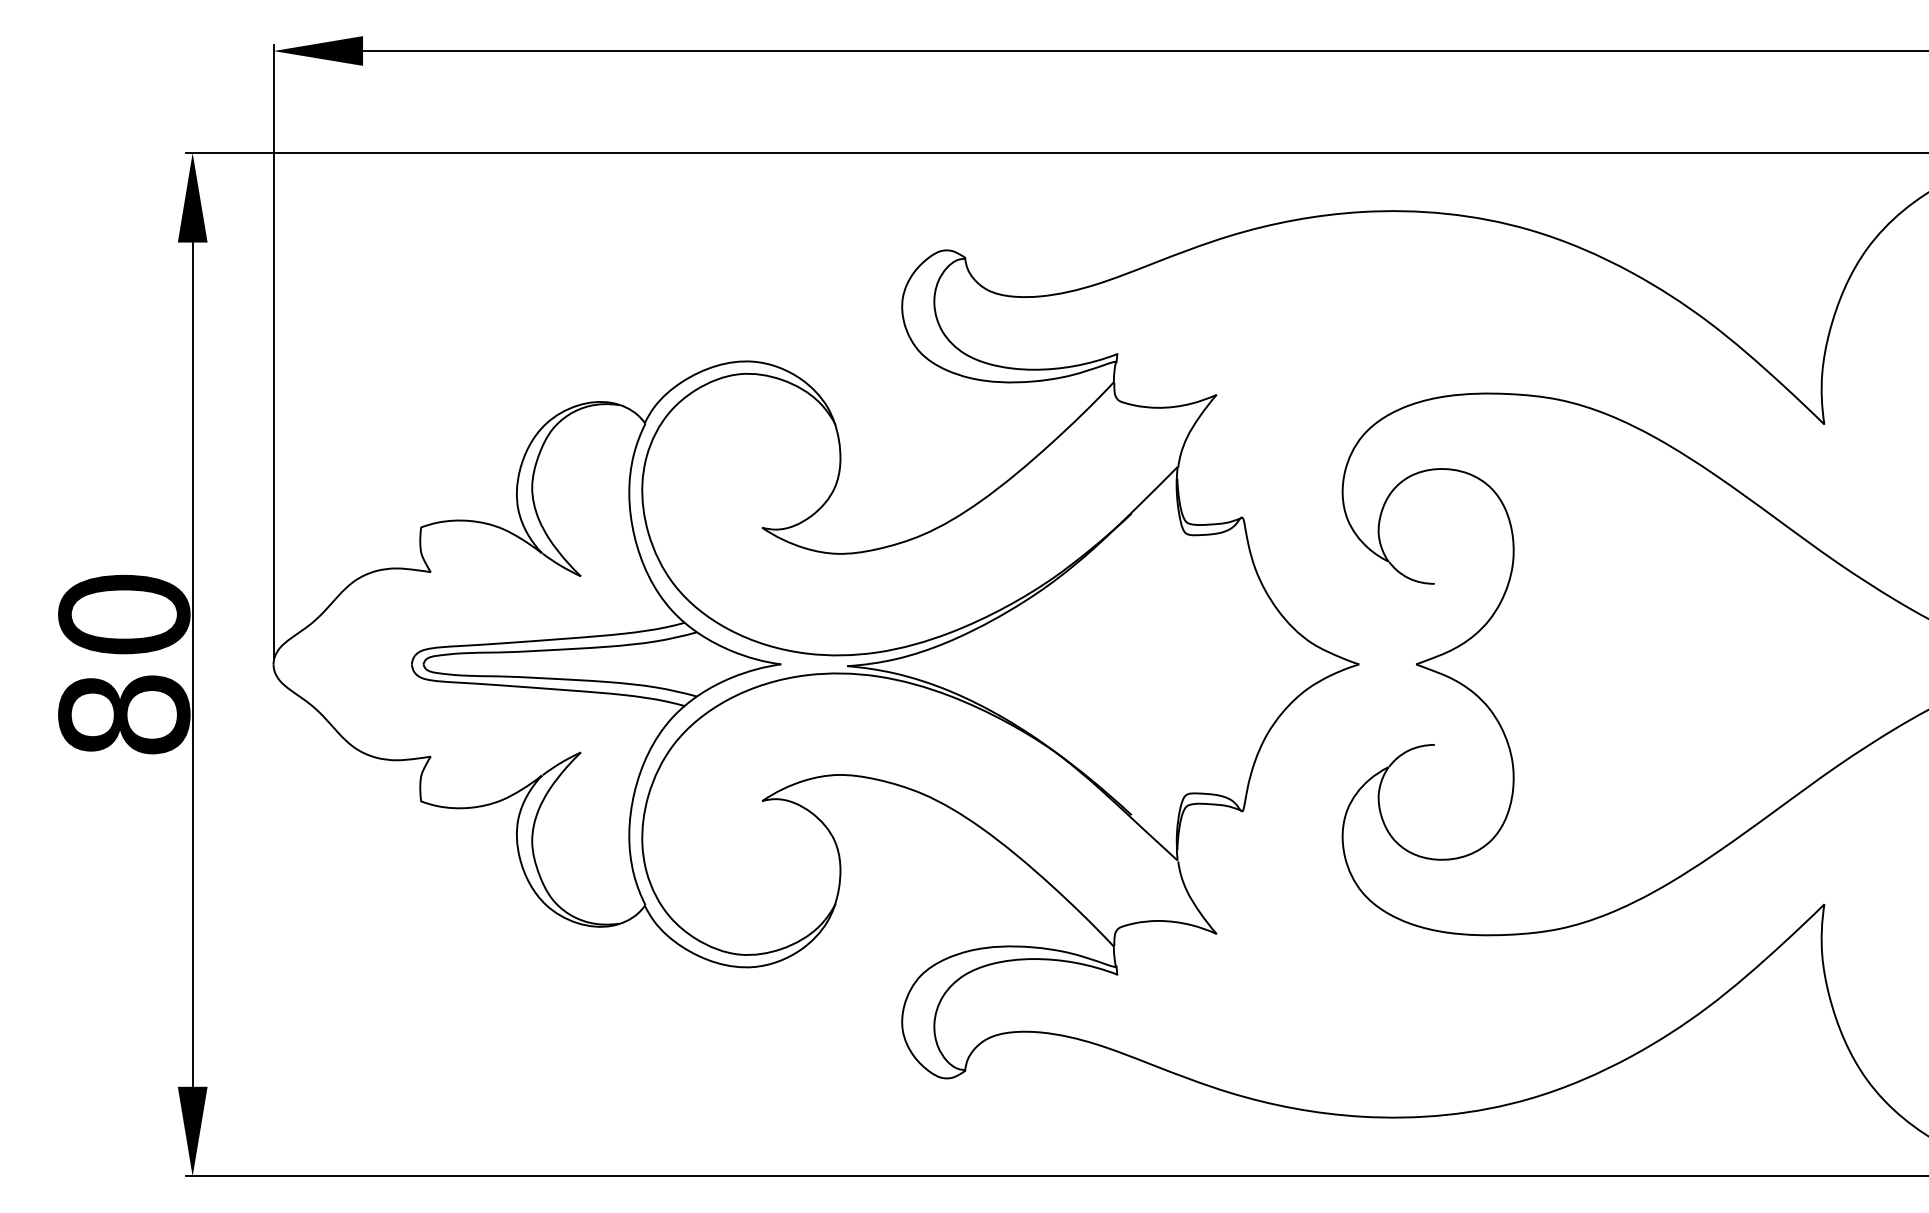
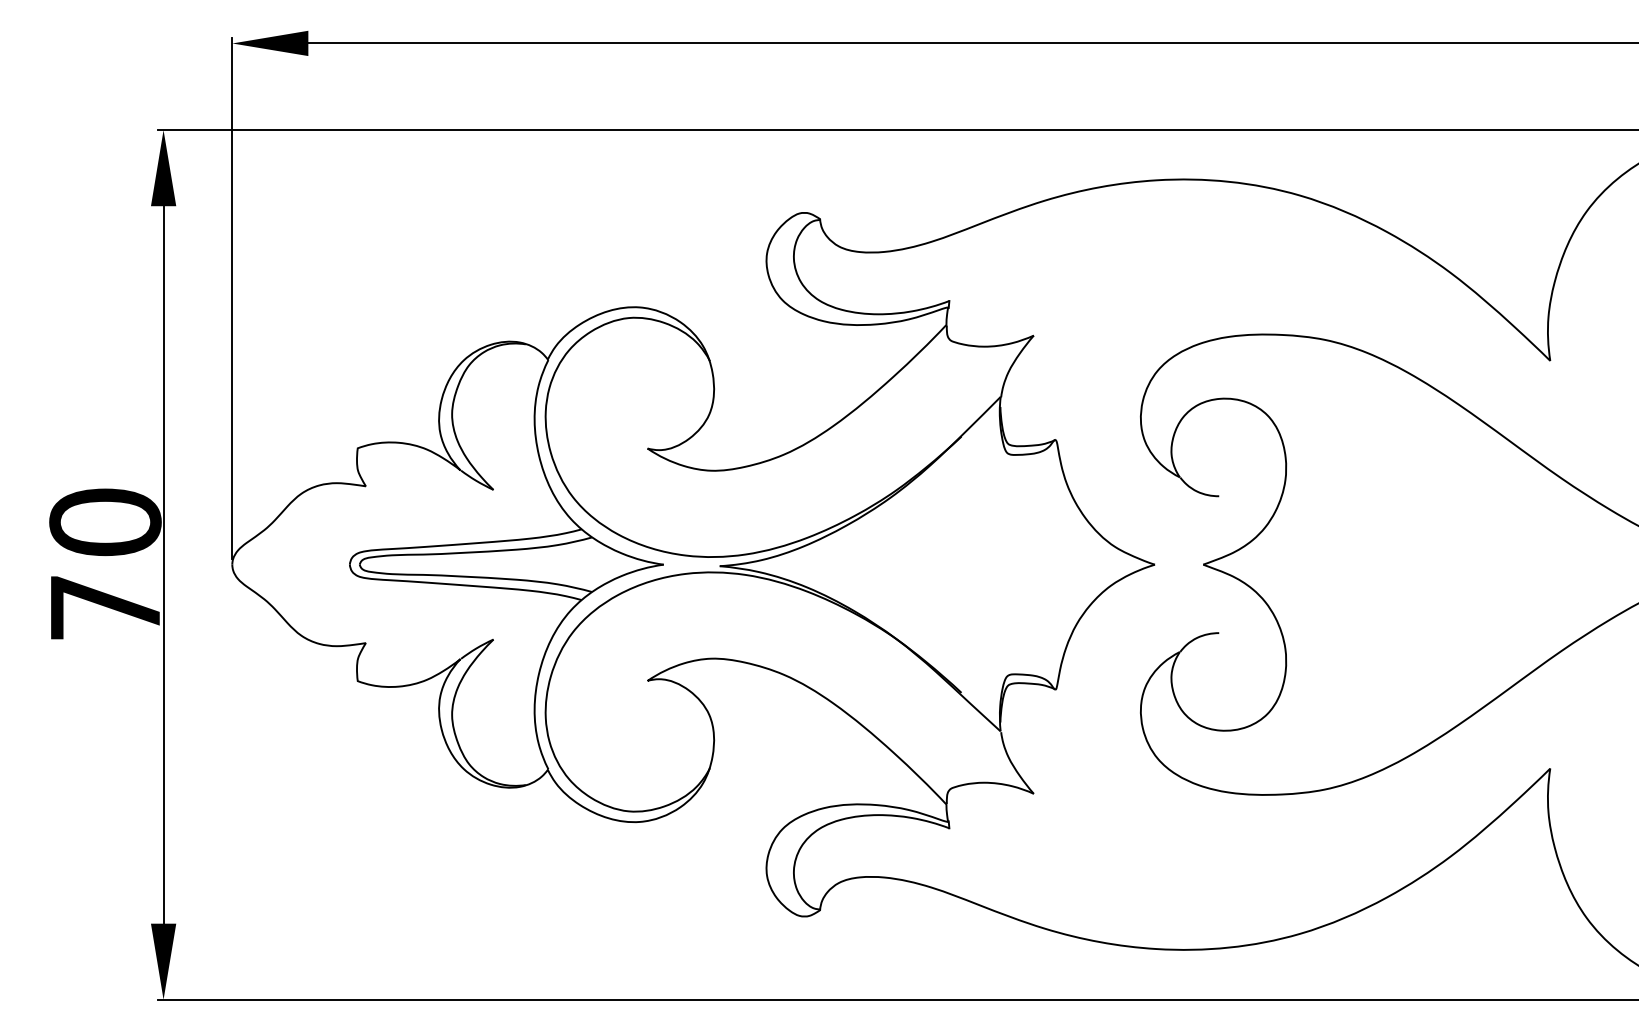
text: (124, 714) -> (105, 607), 80 -> 70

